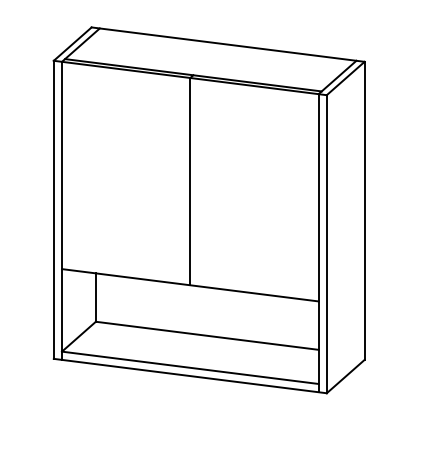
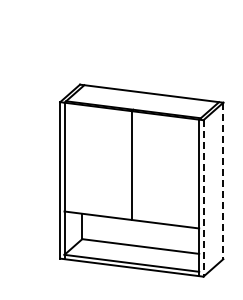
line: (364, 211) -> (223, 181), solid -> dashed
line: (326, 244) -> (203, 198), solid -> dashed

